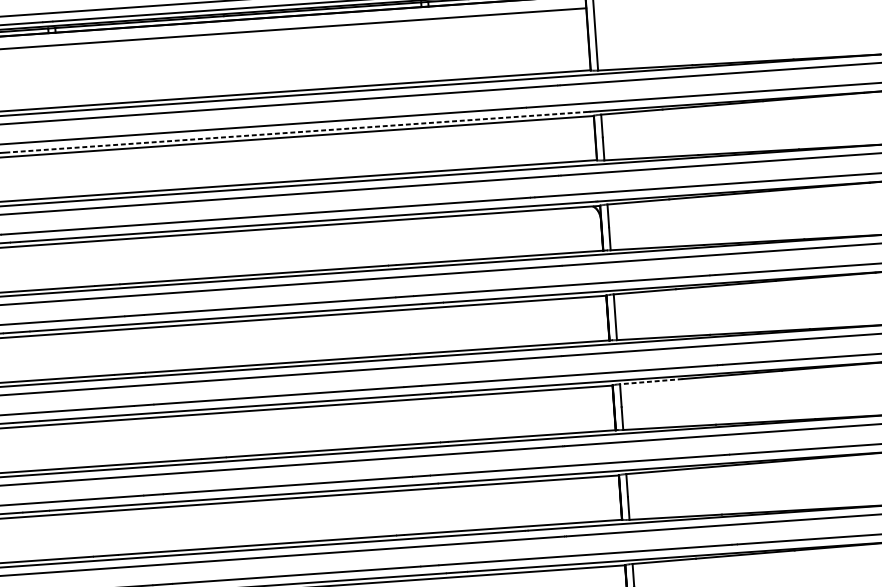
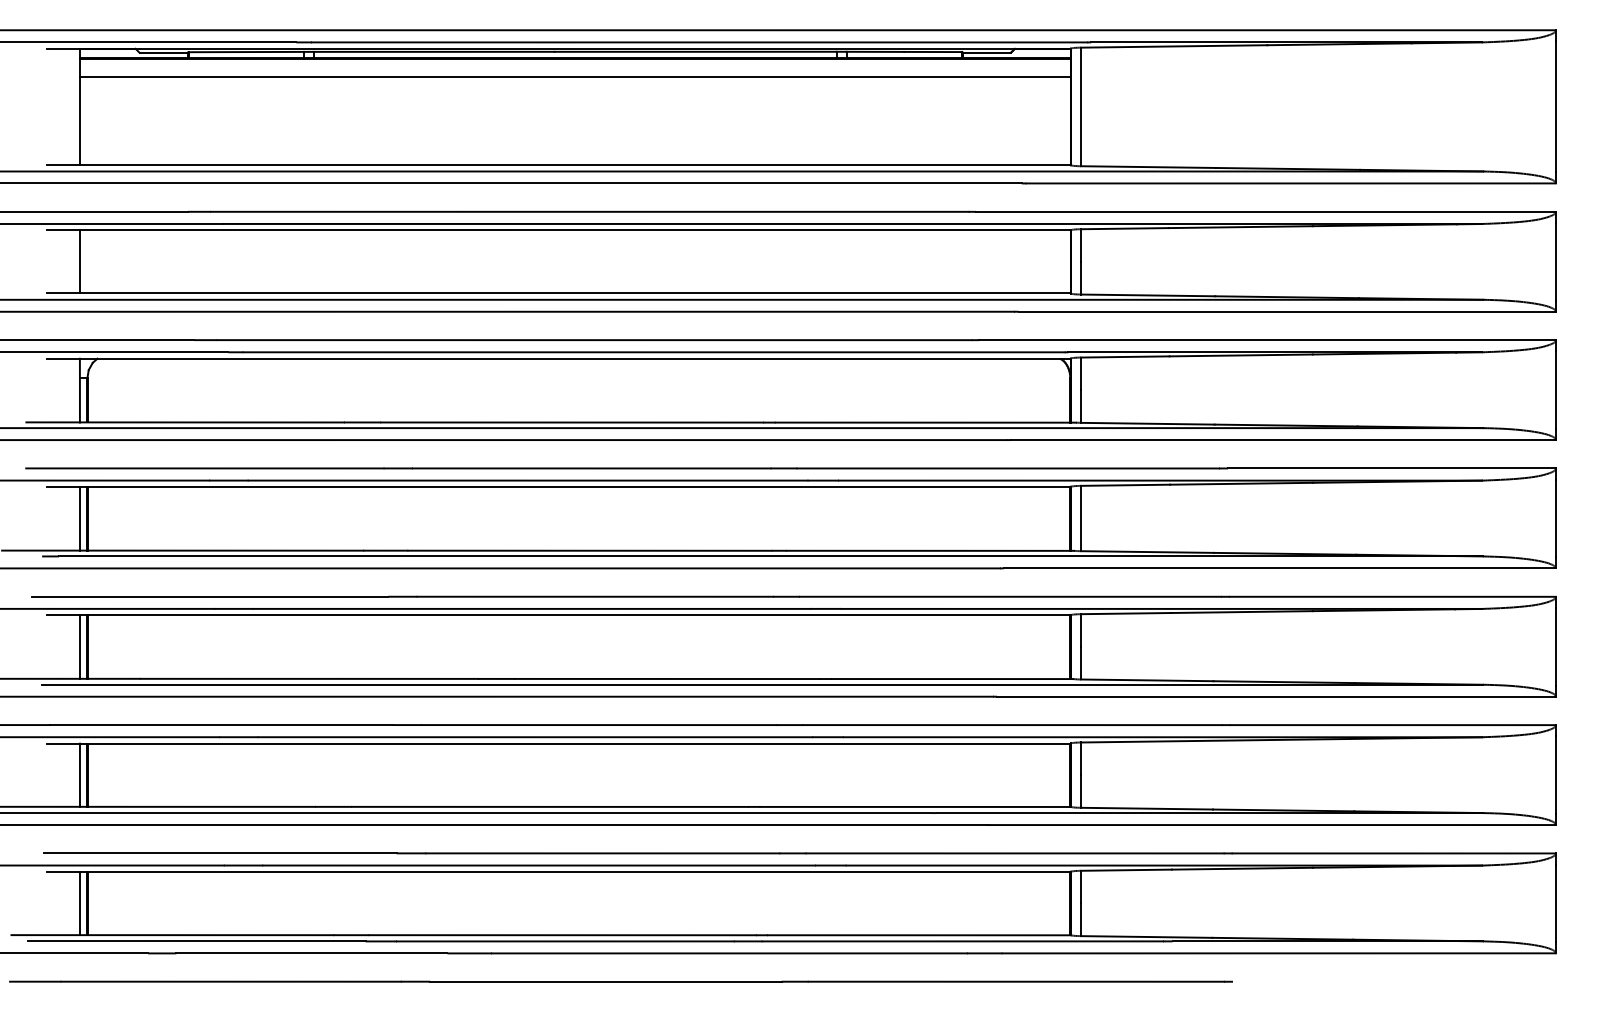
line: (298, 131) -> (649, 223), dashed -> solid
line: (651, 381) -> (1125, 613), dashed -> solid

